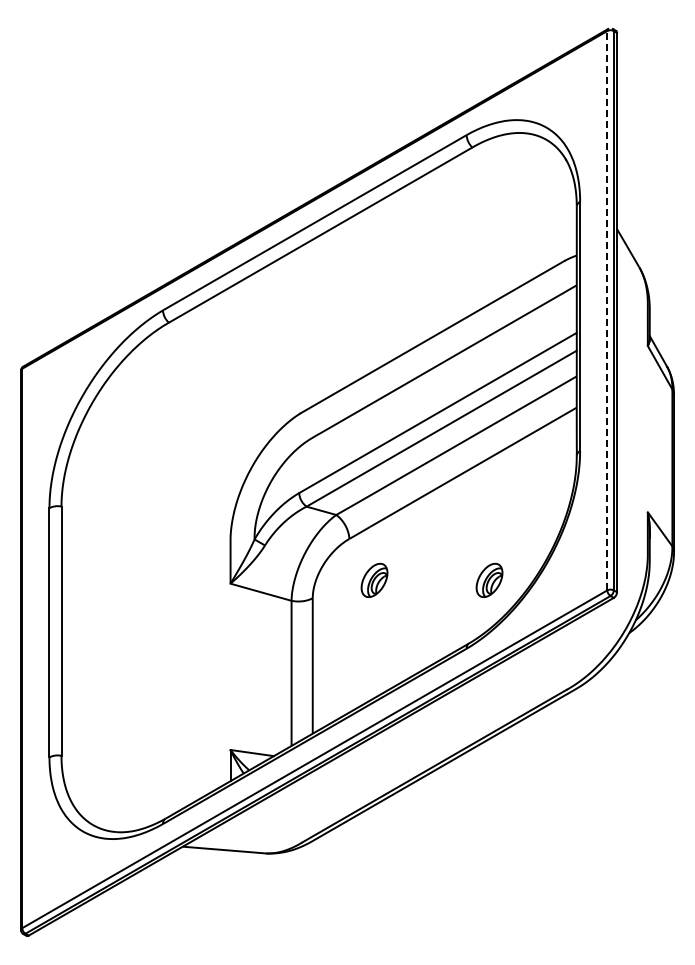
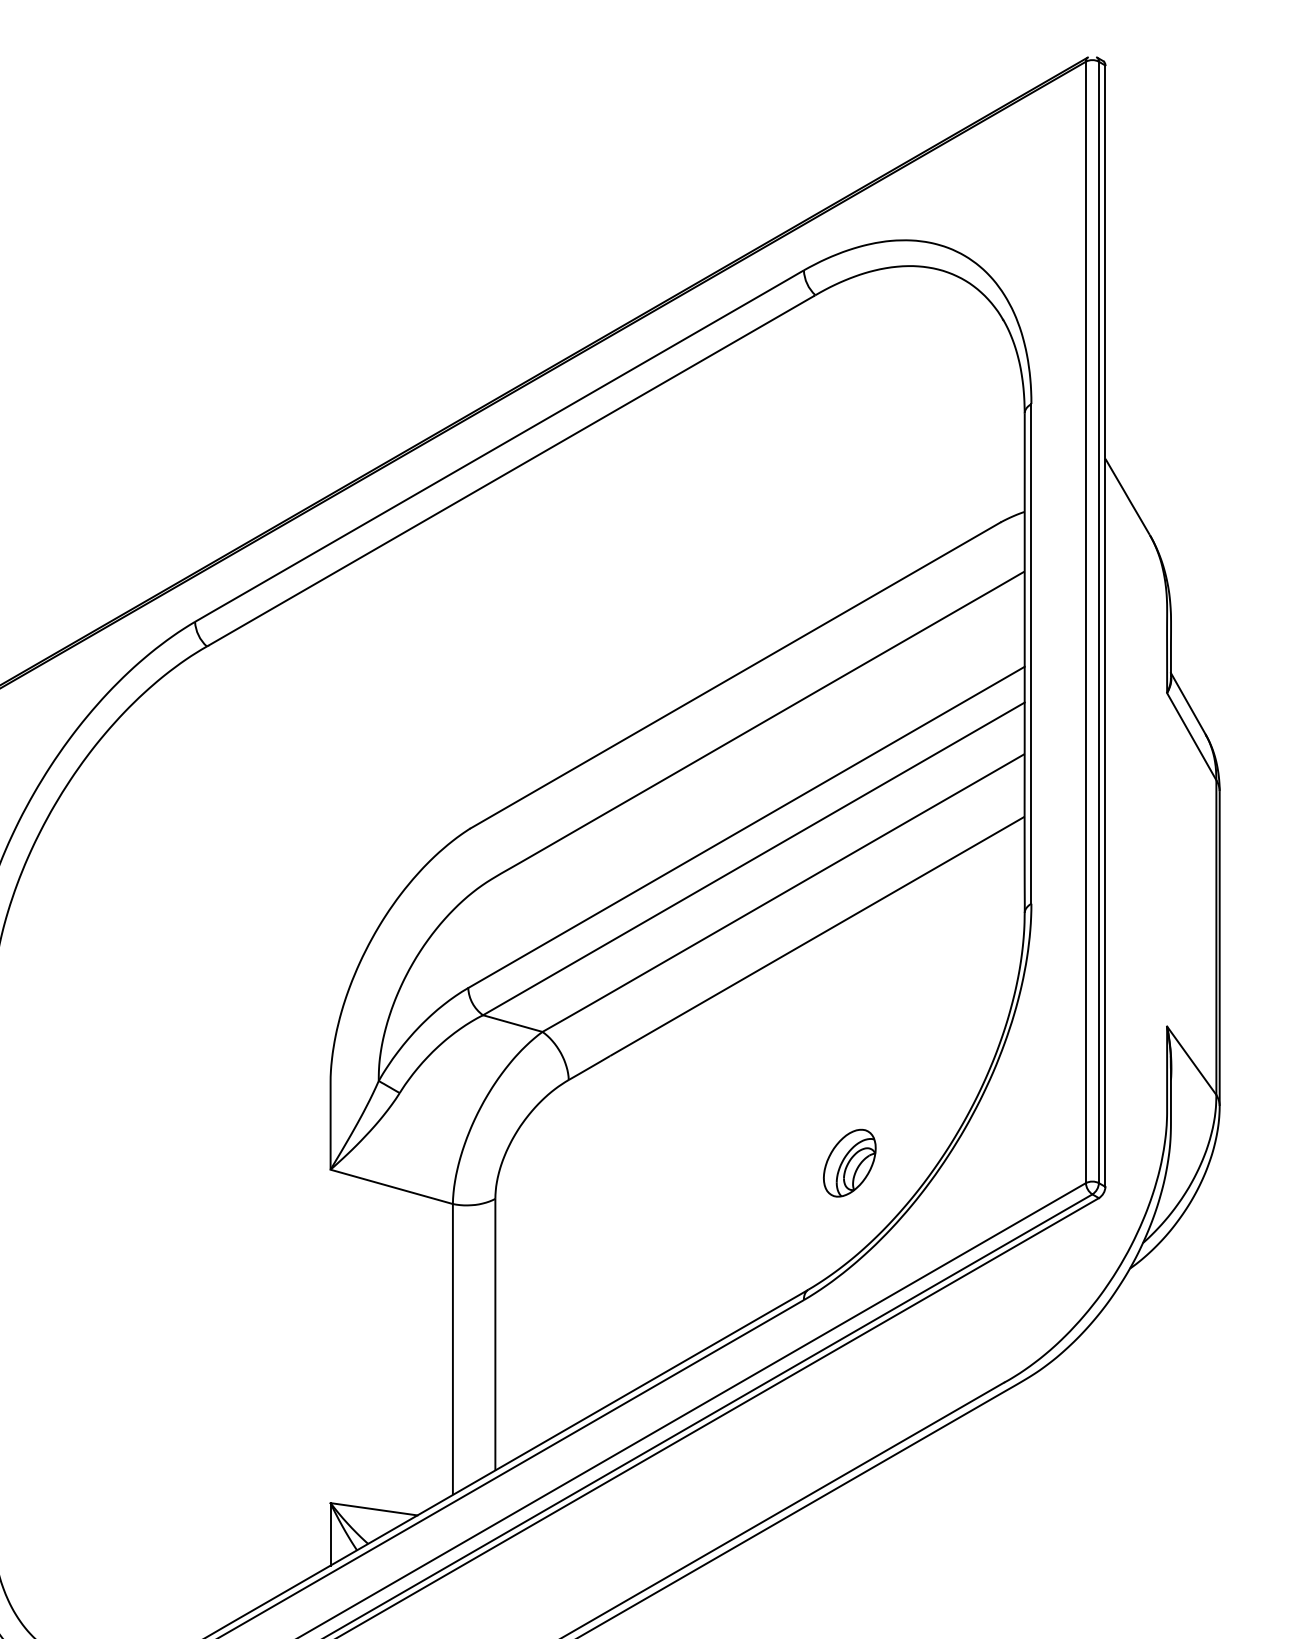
line: (607, 310) -> (1086, 621), dashed -> solid
part: (374, 579) -> (619, 1161), removed

